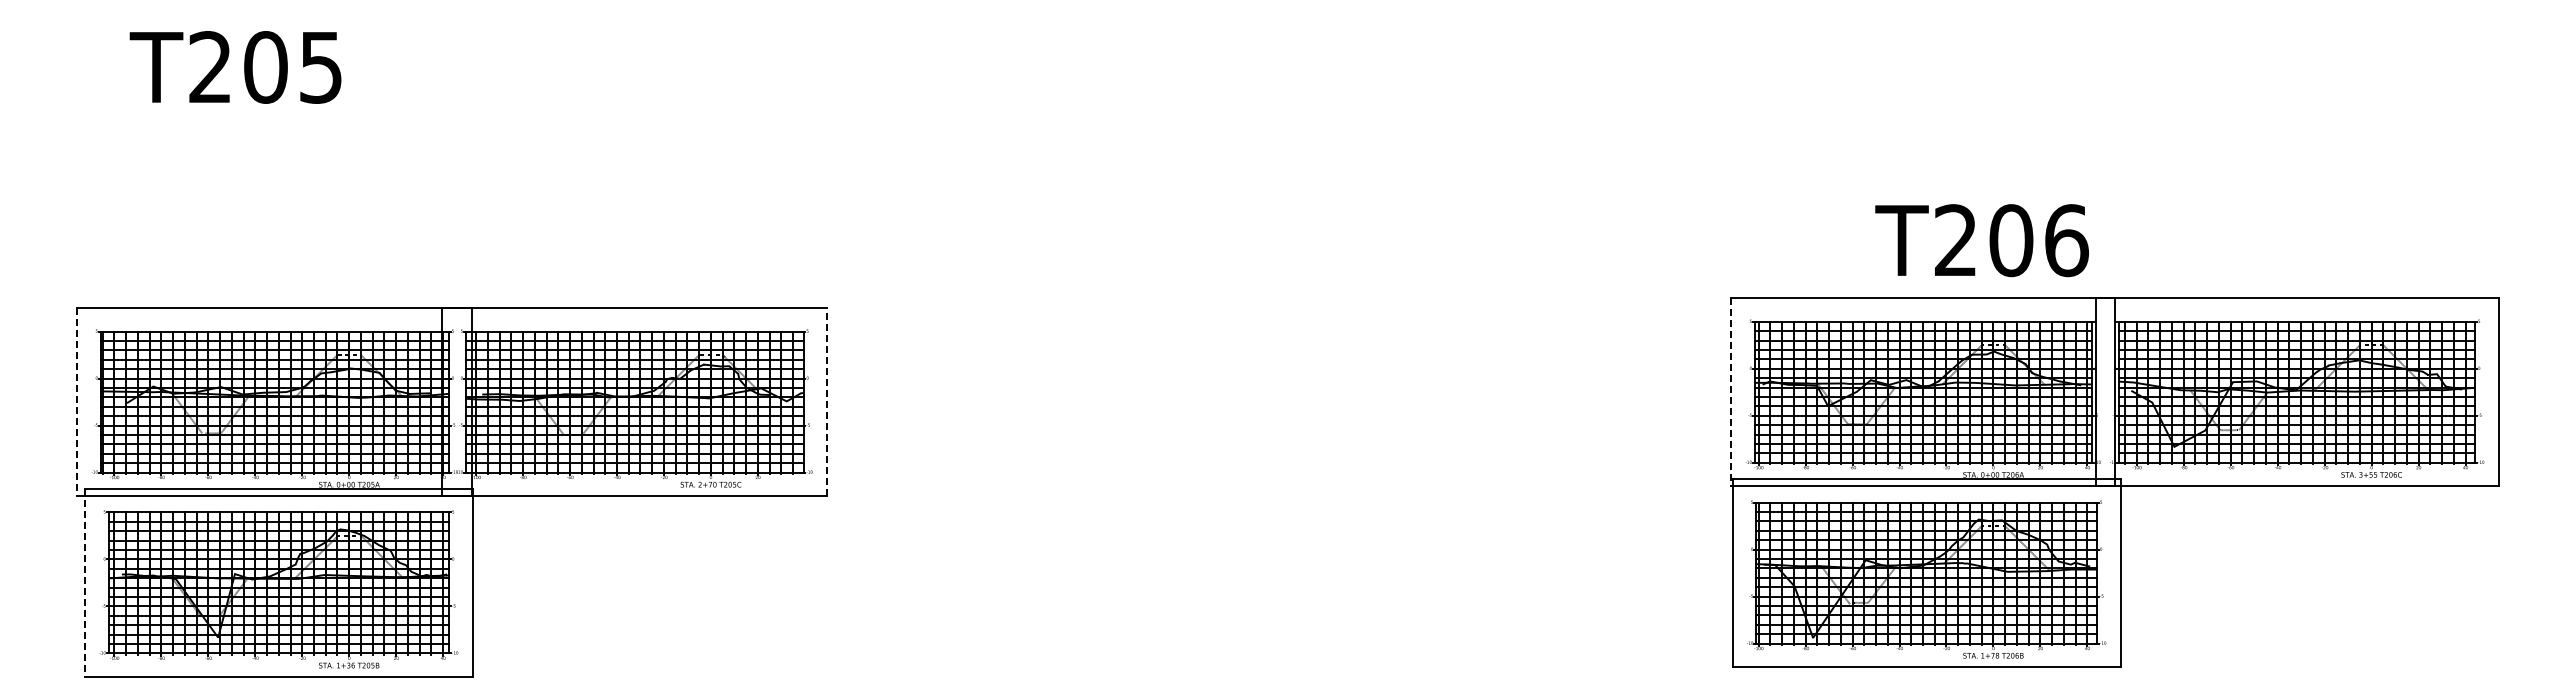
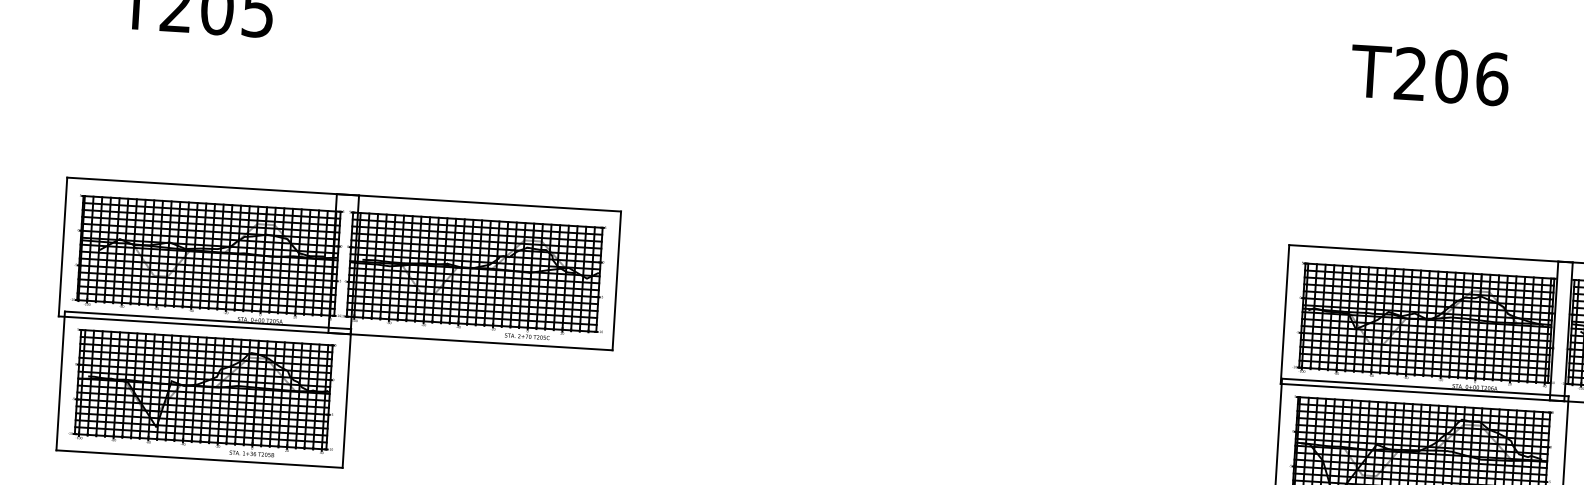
text: (1981, 240) -> (1429, 75), moved
line: (1731, 392) -> (1285, 314), dashed -> solid
line: (77, 402) -> (63, 247), dashed -> solid
line: (827, 402) -> (617, 281), dashed -> solid
line: (85, 582) -> (60, 380), dashed -> solid

